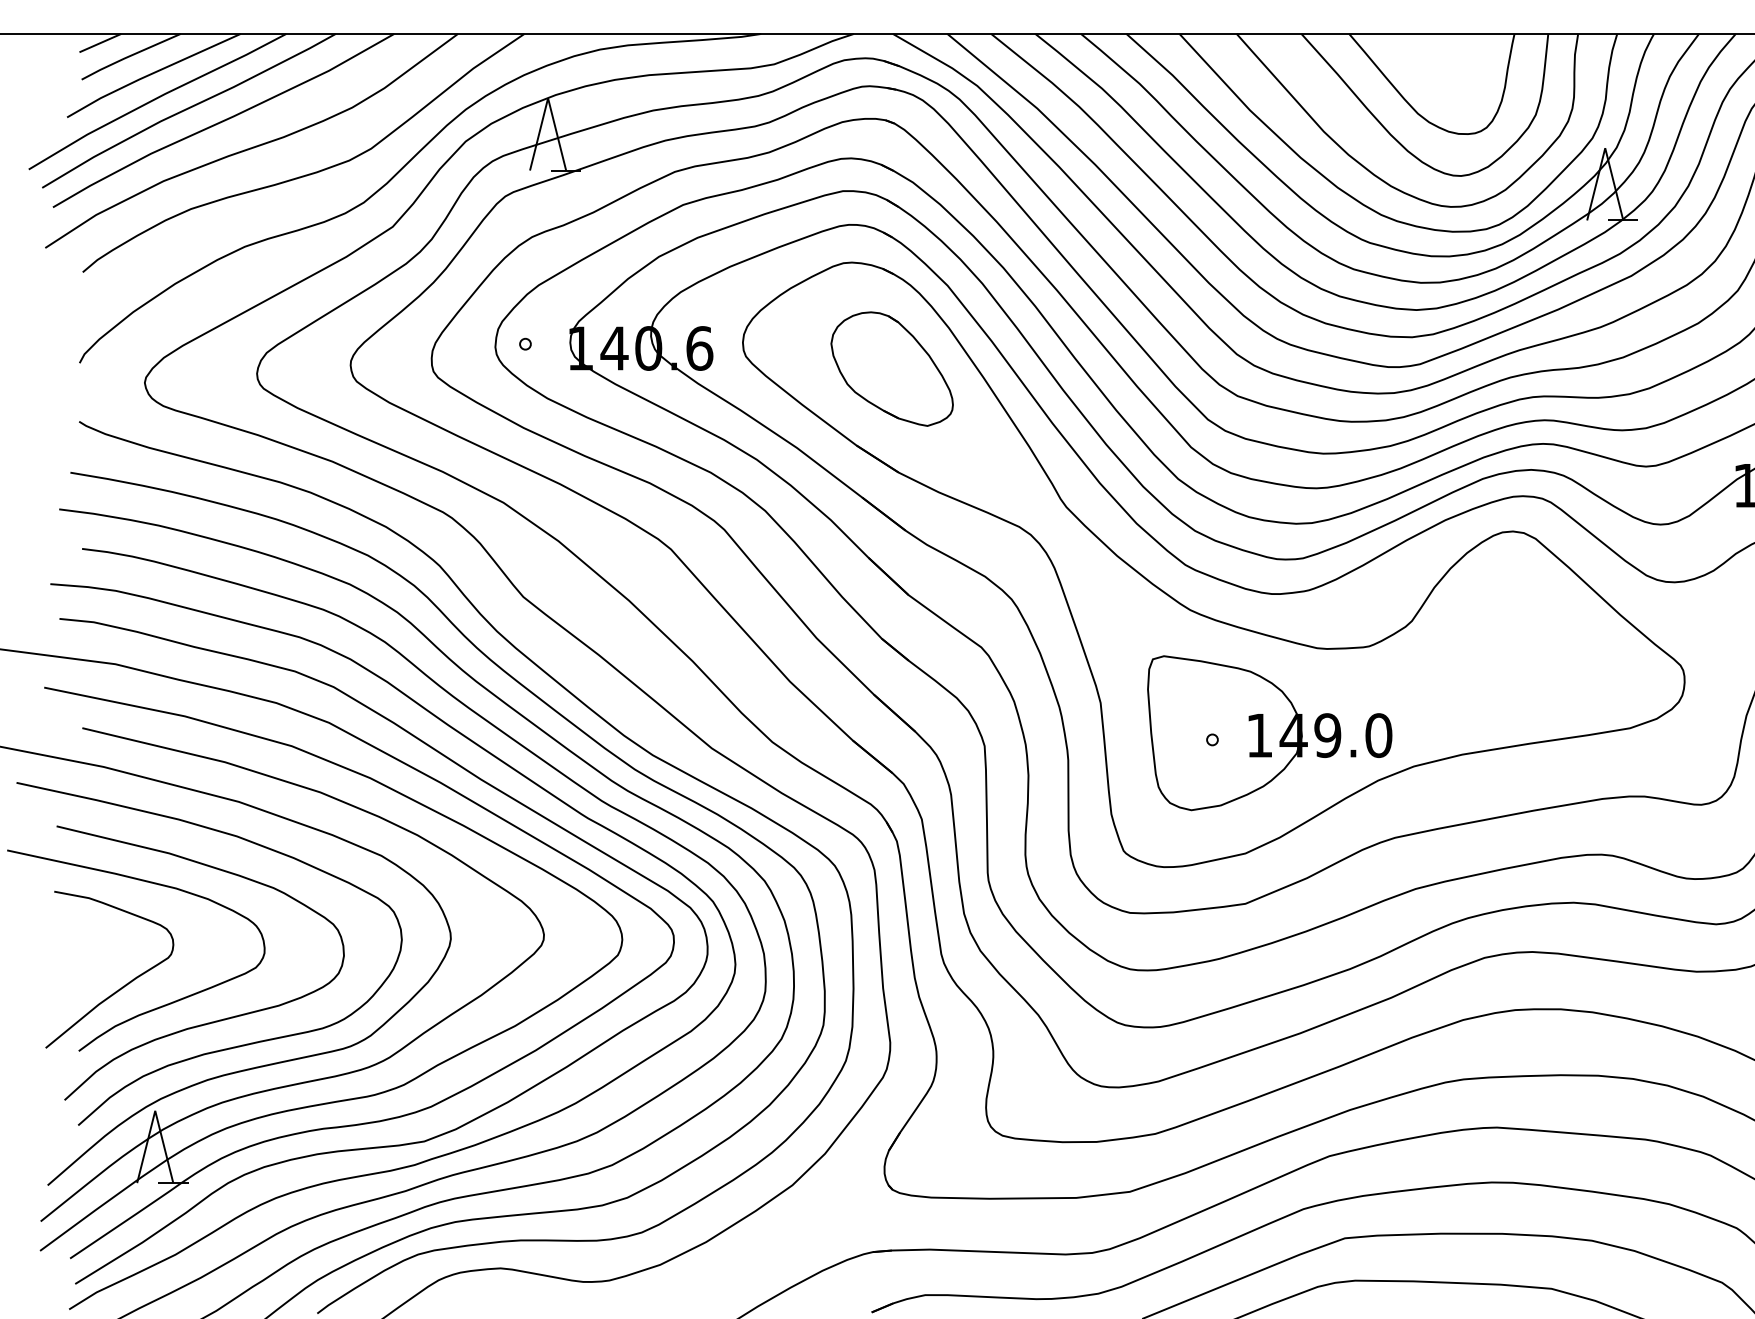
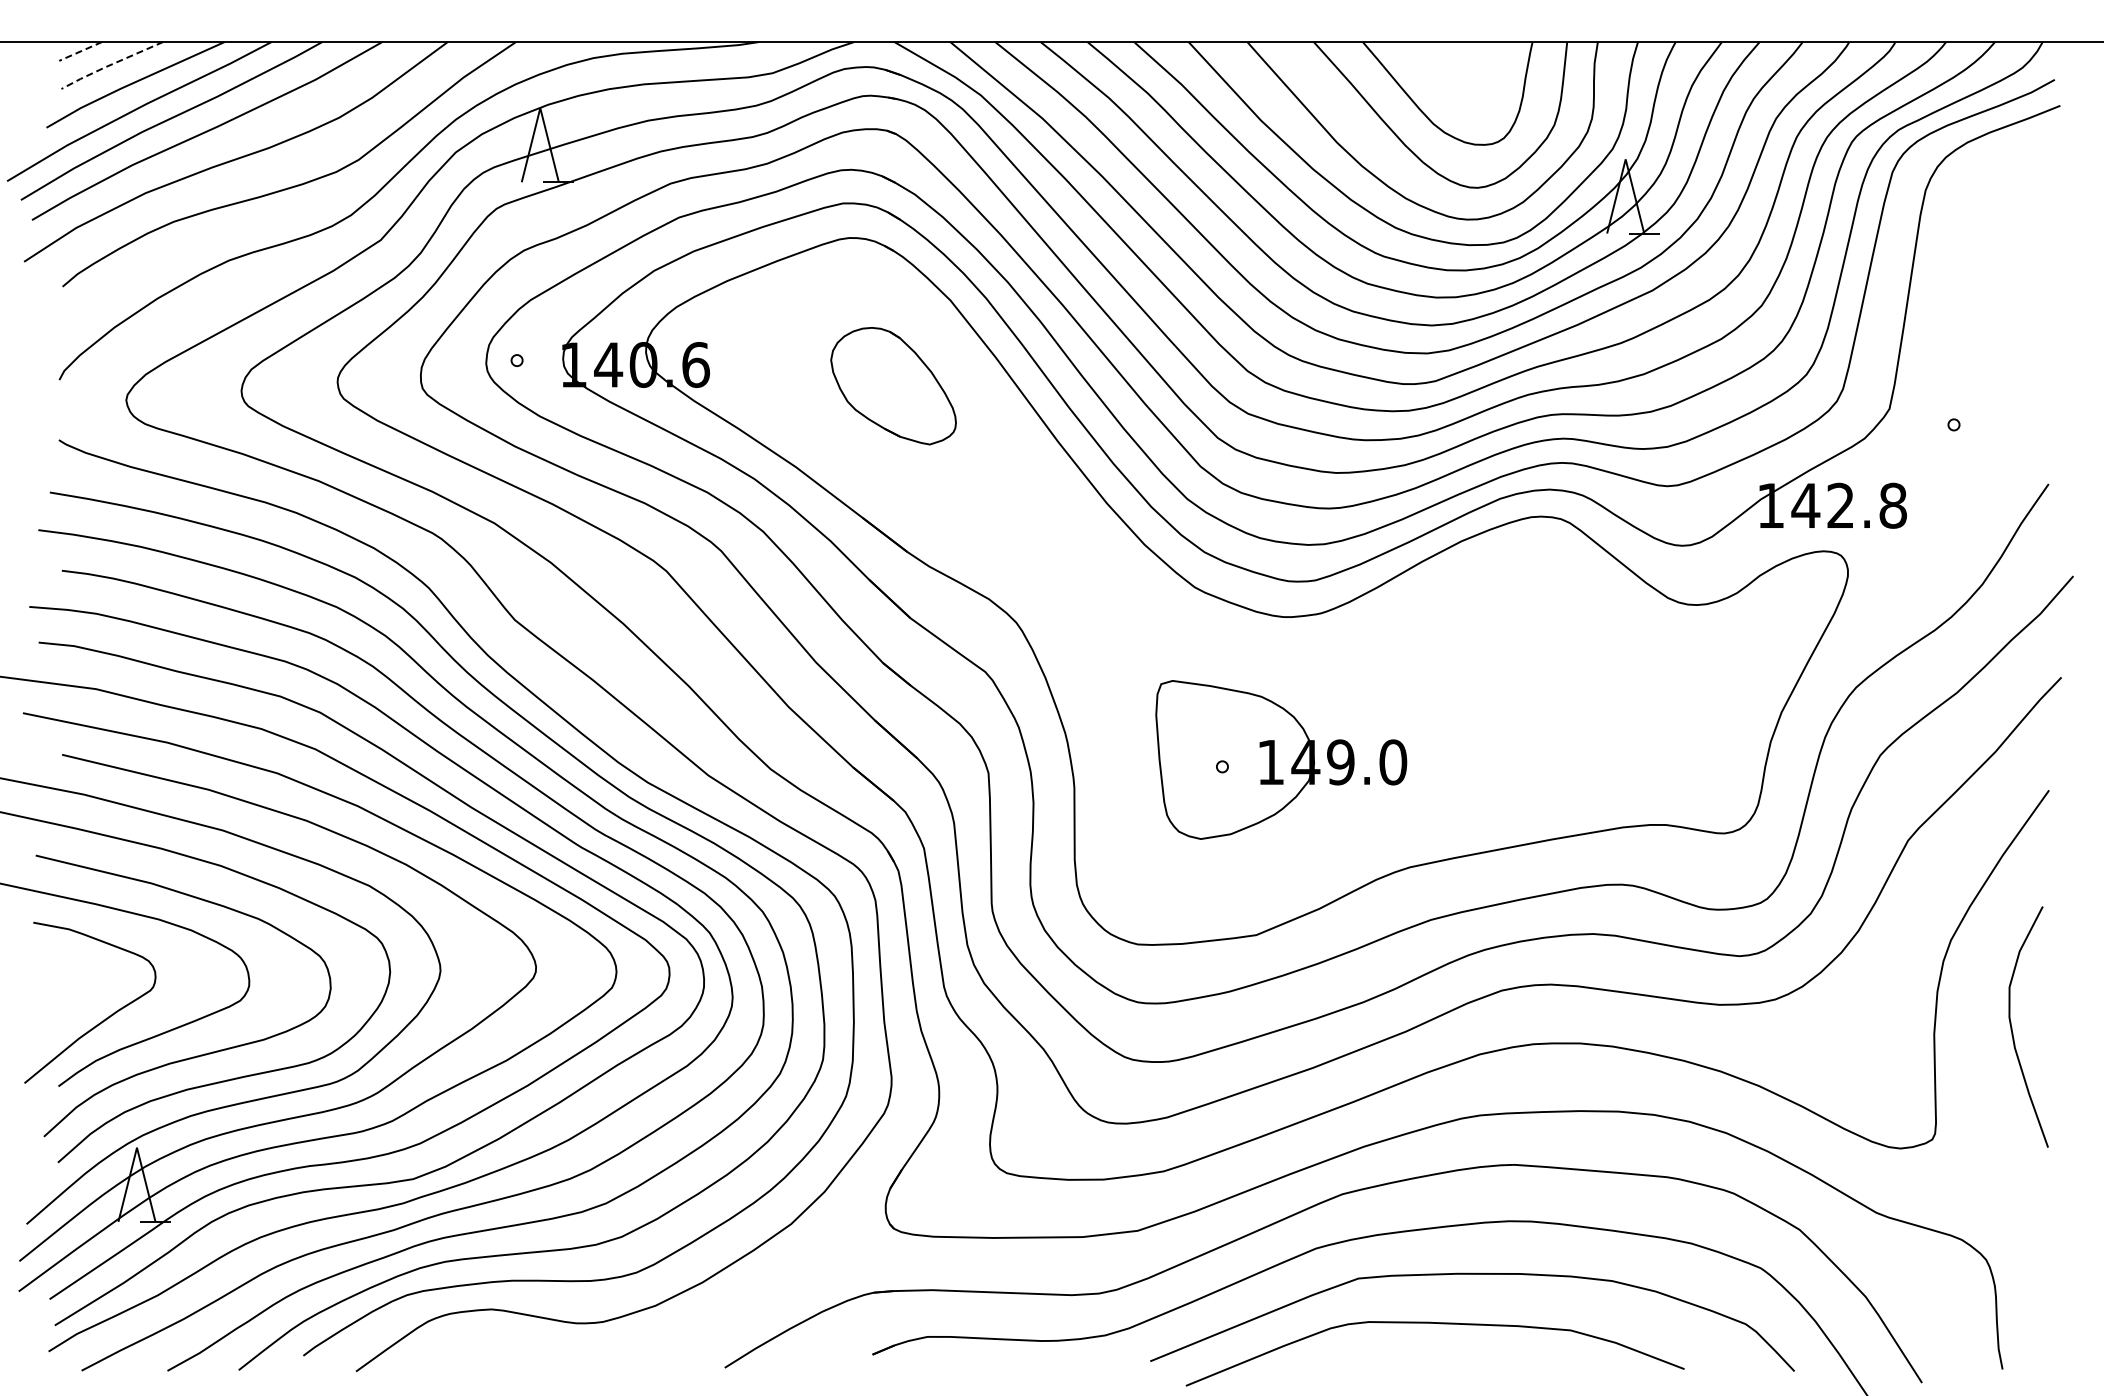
line: (100, 43) -> (80, 51), solid -> dashed
line: (129, 55) -> (110, 64), solid -> dashed
part: (1186, 606) -> (1195, 629), removed

